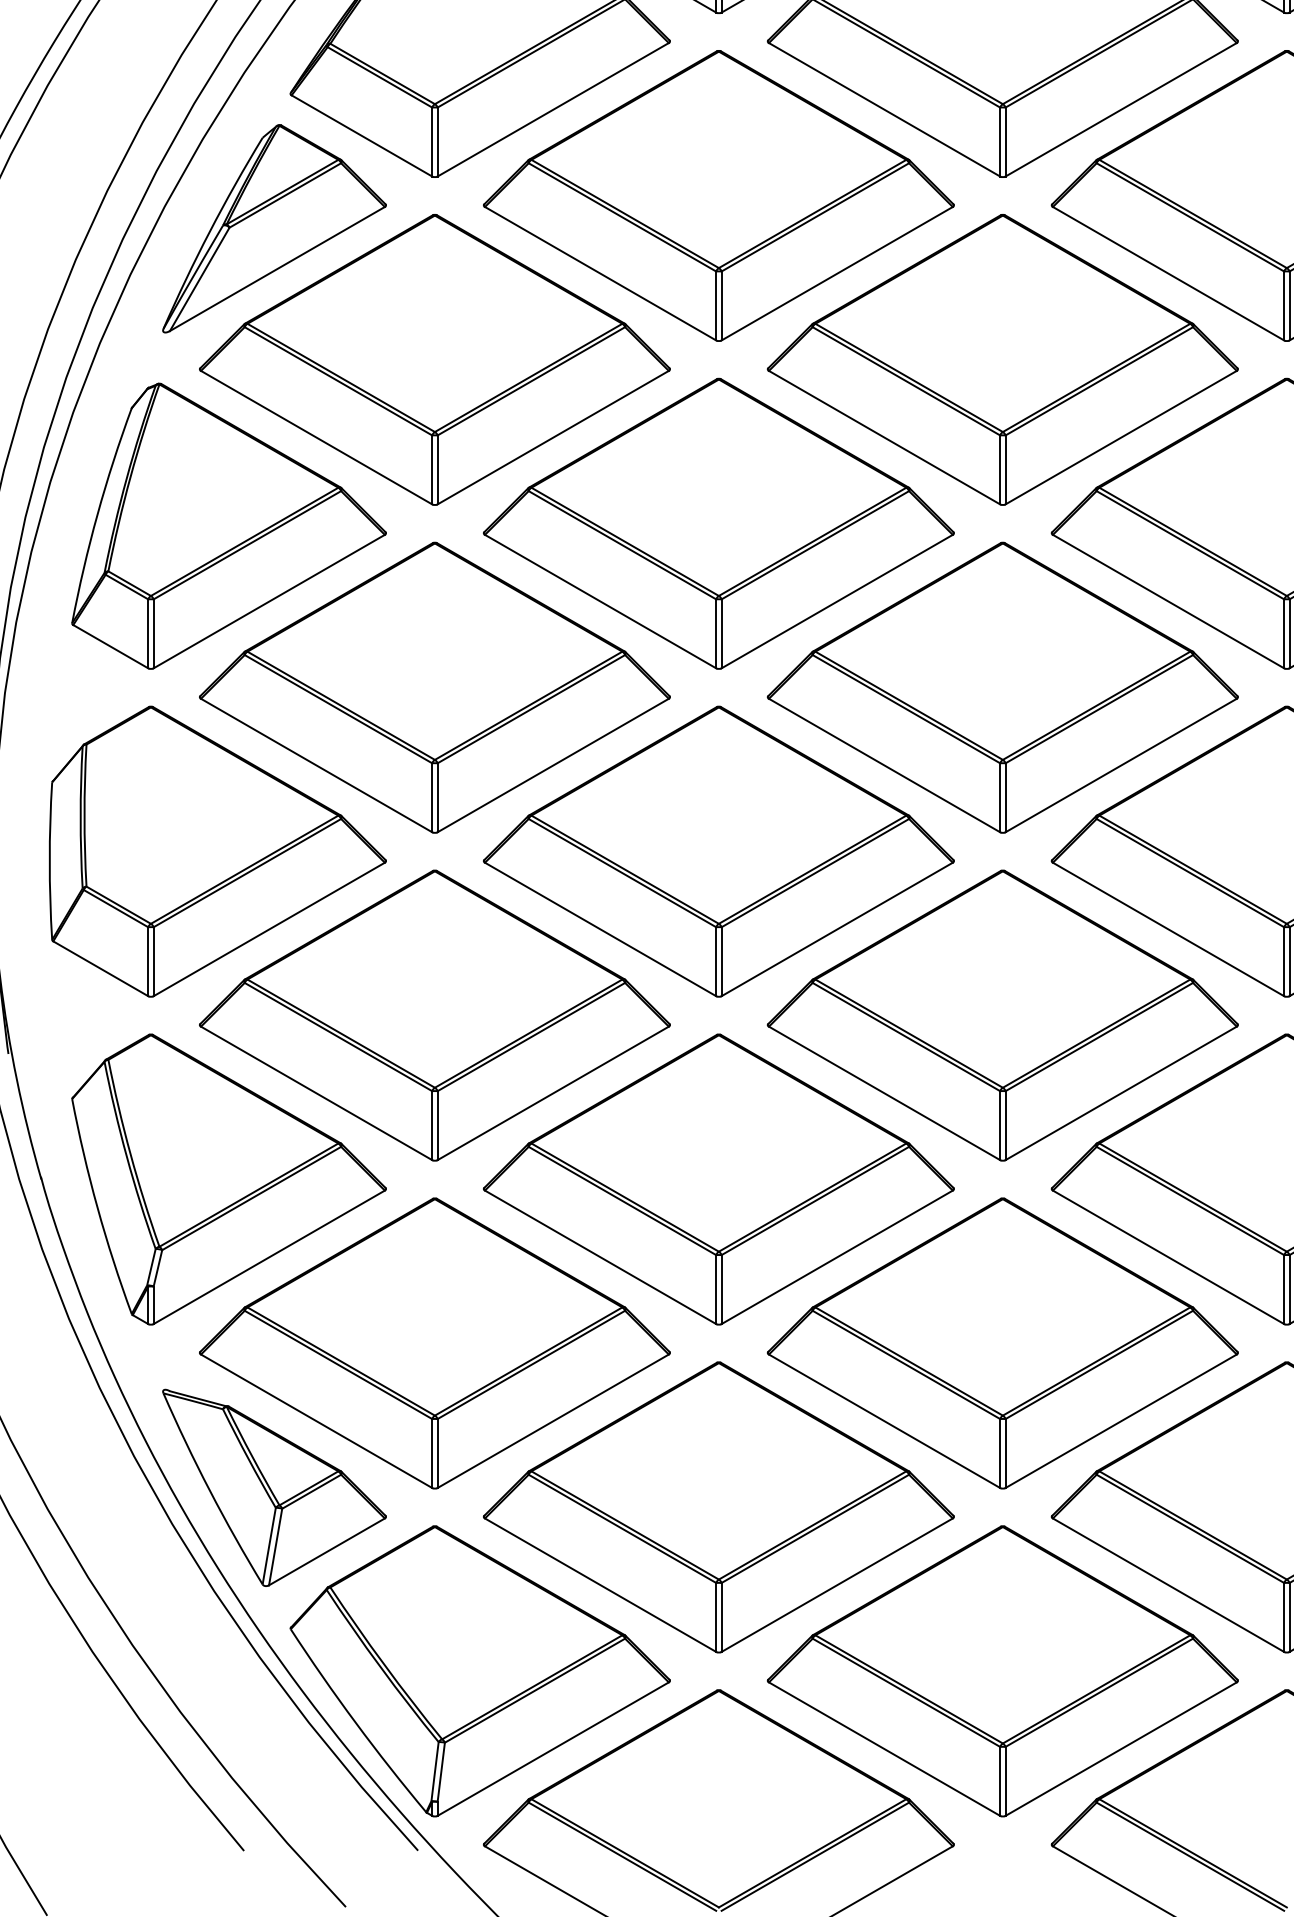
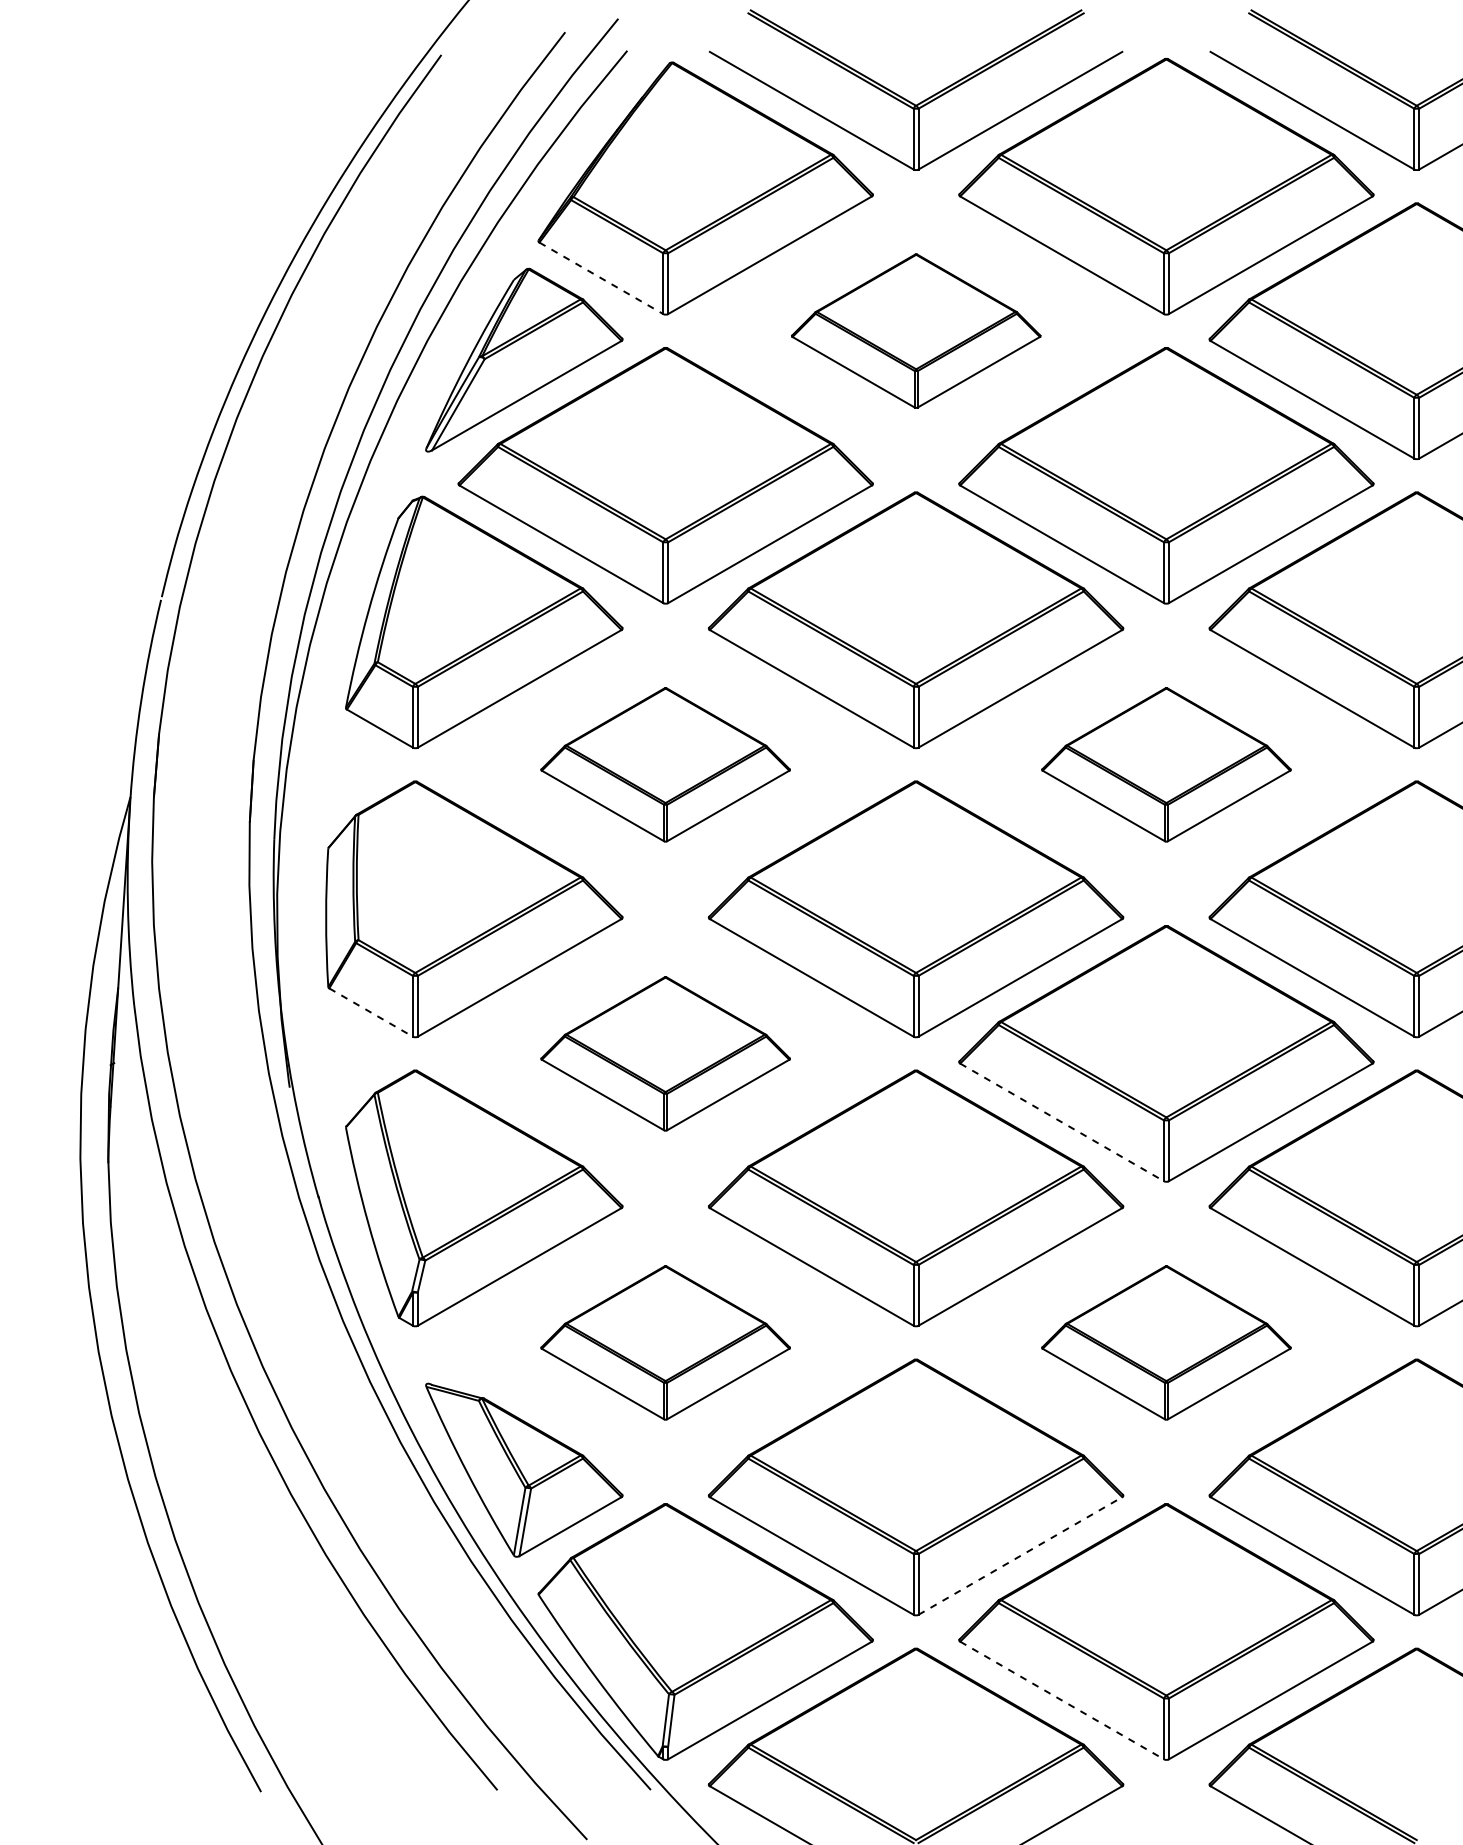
line: (362, 136) -> (601, 278), solid -> dashed
part: (719, 195) -> (916, 330), size x0.6
part: (434, 687) -> (665, 764), size x0.6
part: (1002, 687) -> (1166, 764), size x0.6
line: (101, 968) -> (371, 1012), solid -> dashed
part: (434, 1015) -> (665, 1053), size x0.6
line: (884, 1093) -> (1062, 1122), solid -> dashed
part: (434, 1343) -> (665, 1342), size x0.6
part: (1002, 1343) -> (1166, 1342), size x0.6
line: (837, 1585) -> (1020, 1556), solid -> dashed
line: (884, 1749) -> (1062, 1700), solid -> dashed

